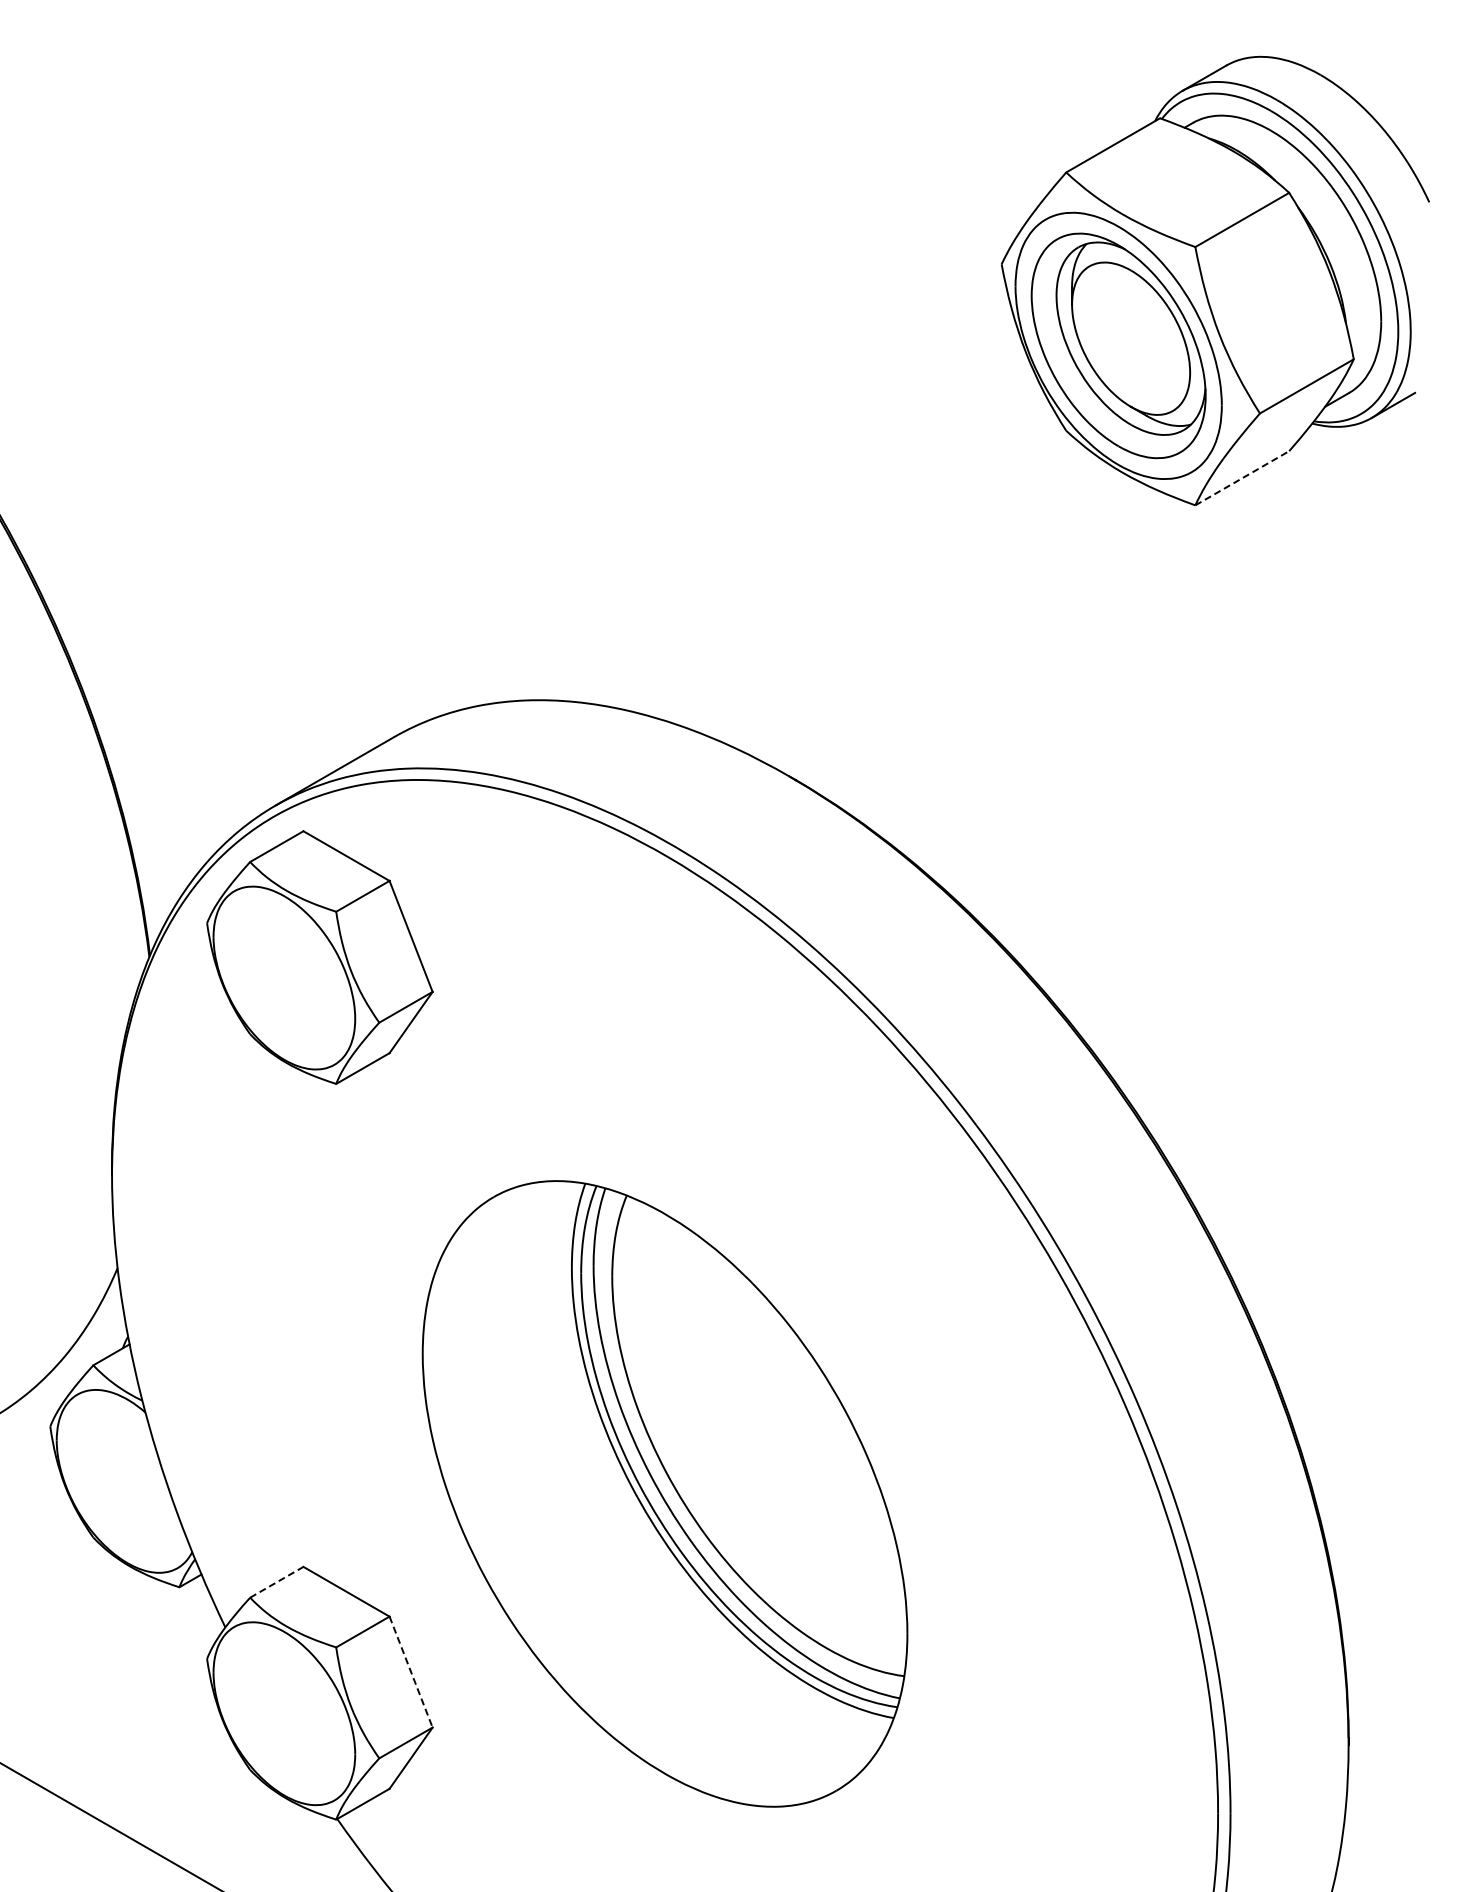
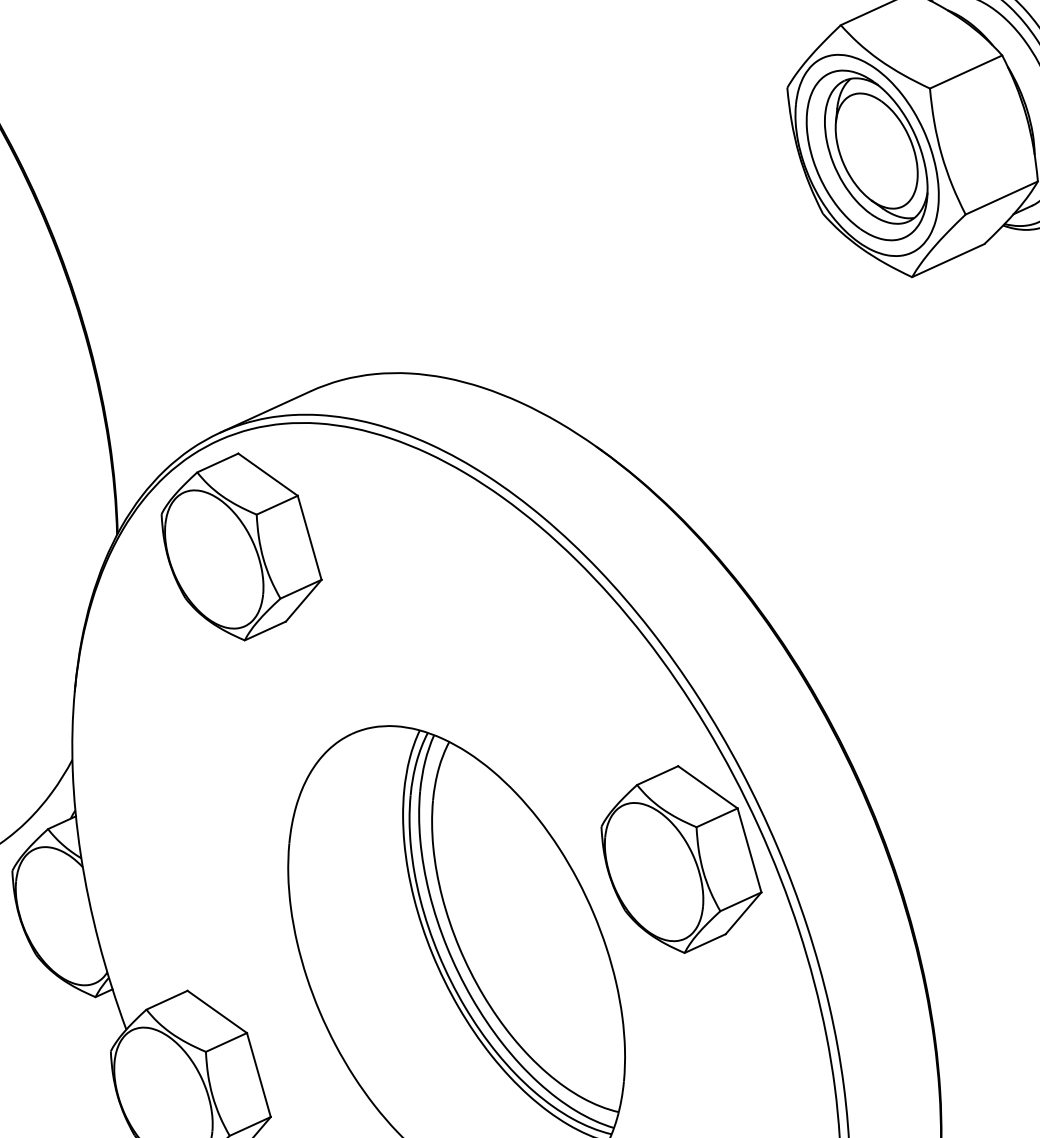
line: (1242, 478) -> (948, 260), dashed -> solid
part: (956, 1324) -> (681, 858), added
line: (276, 1582) -> (166, 1000), dashed -> solid
line: (411, 1672) -> (259, 1075), dashed -> solid

